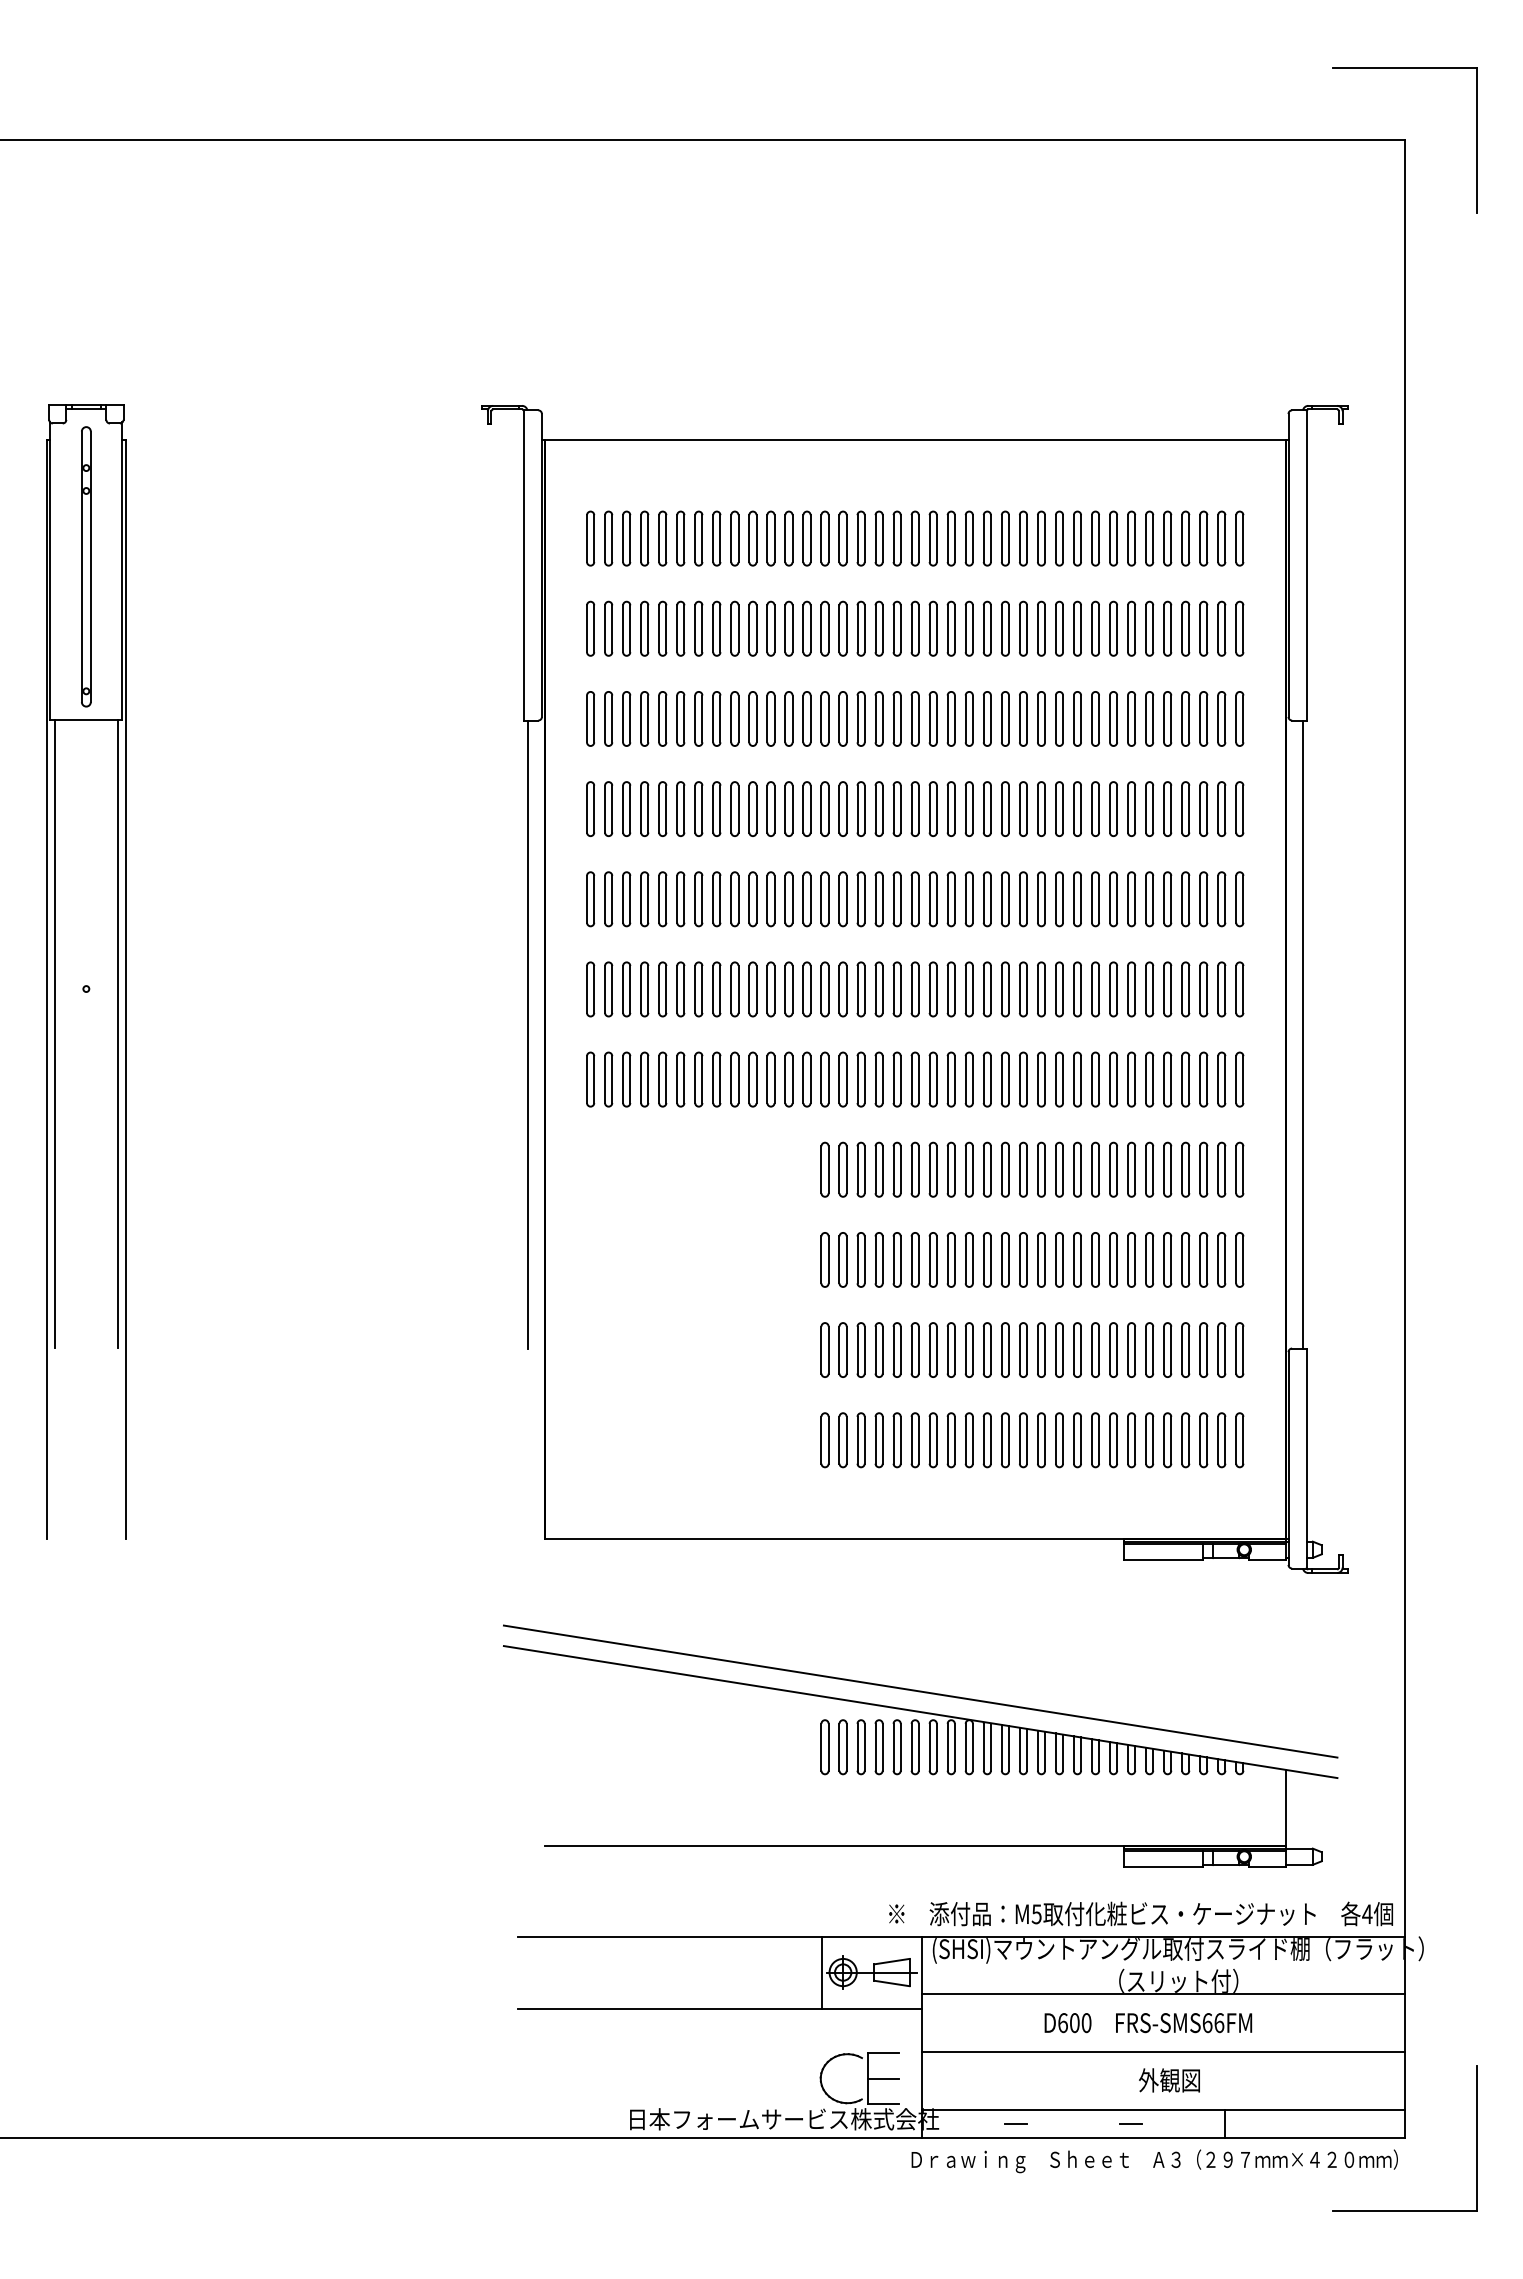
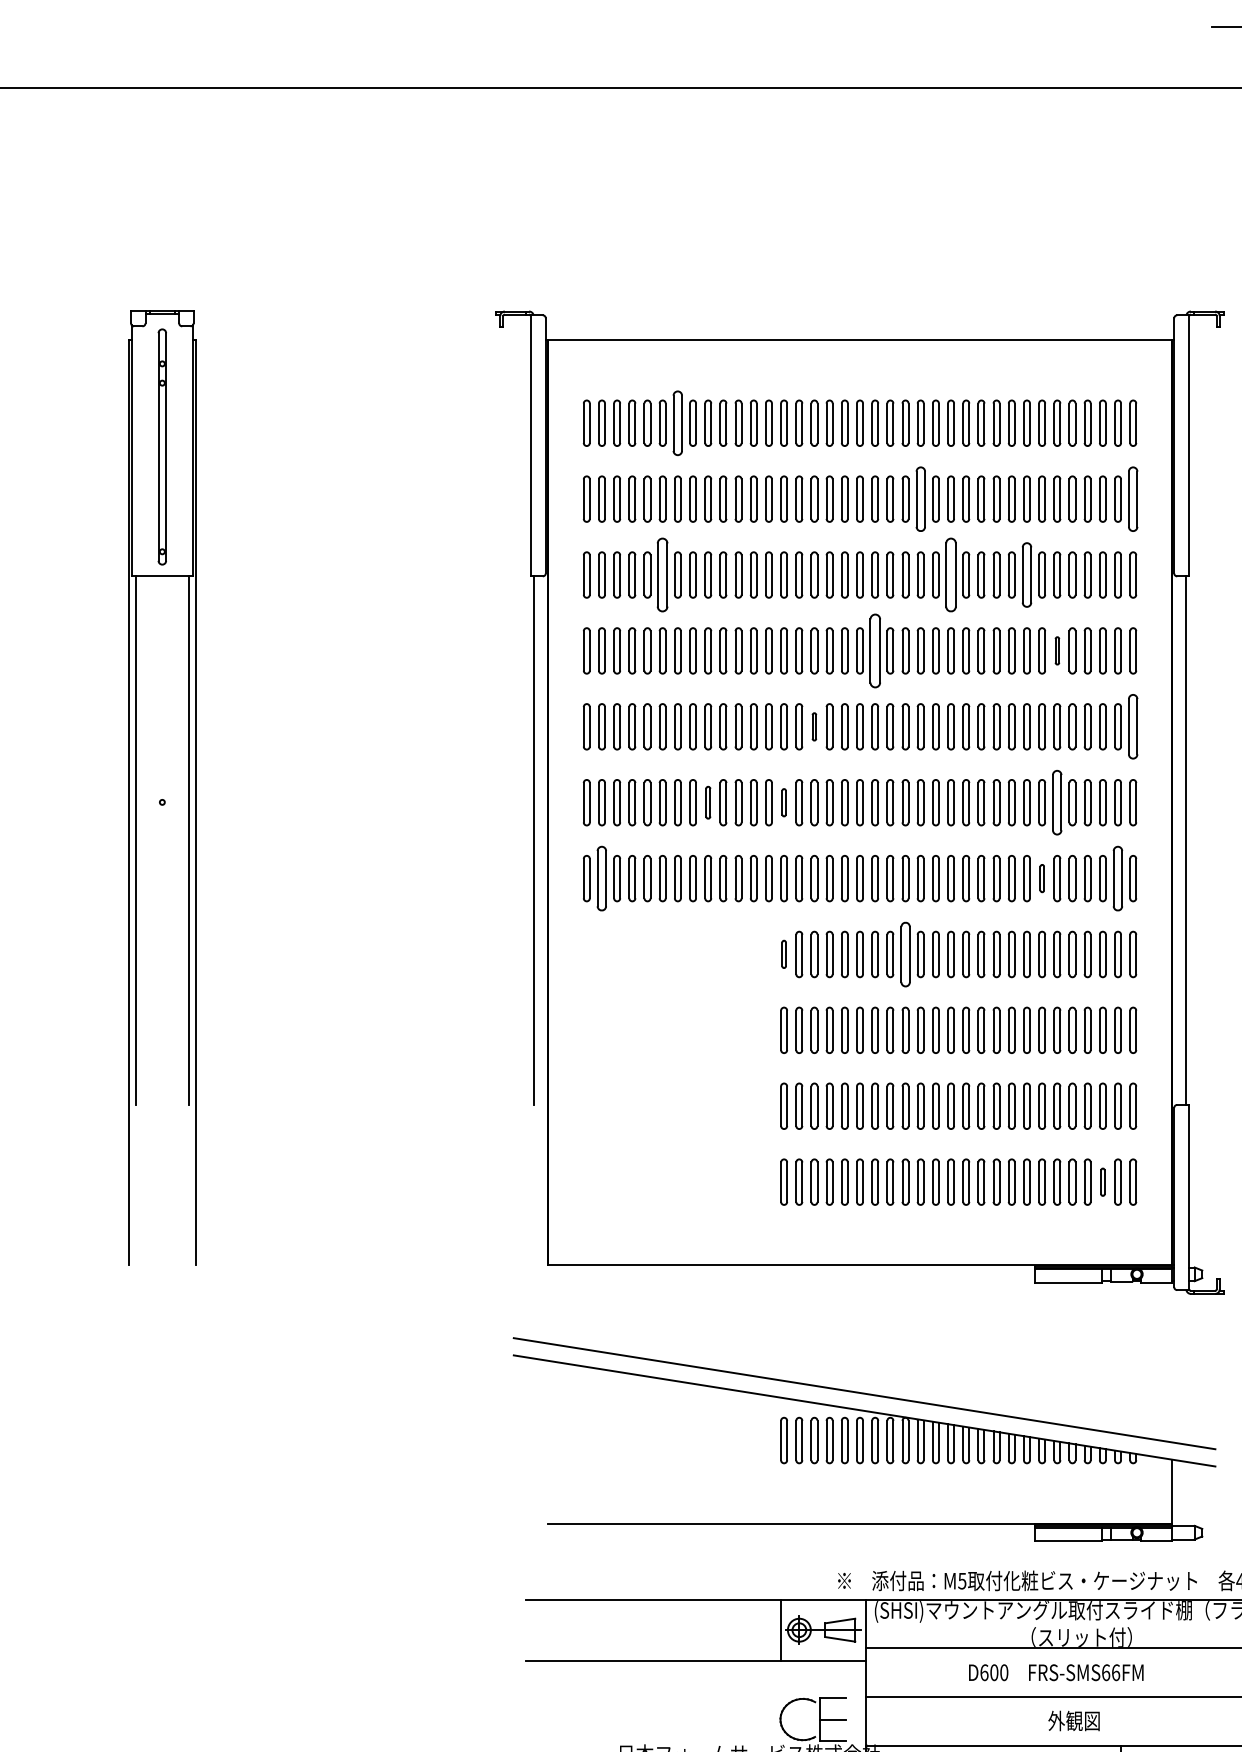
part: (698, 538) -> (677, 423), size x1.4
part: (986, 628) -> (920, 498), size x1.4
part: (1239, 628) -> (1132, 498), size x1.4
part: (680, 718) -> (662, 574), size x1.6
part: (1023, 718) -> (951, 574), size x1.6
part: (1113, 718) -> (1026, 574), size x1.4
part: (932, 808) -> (874, 650), size x1.6
part: (1149, 808) -> (1057, 650), size x0.6
part: (860, 899) -> (813, 727), size x0.6
part: (1239, 899) -> (1132, 727), size x1.4
part: (734, 989) -> (707, 802), size x0.7
part: (824, 989) -> (783, 802), size x0.6
part: (1149, 989) -> (1057, 802), size x1.4
part: (608, 1079) -> (601, 878), size x1.4
part: (1131, 1079) -> (1042, 878), size x0.6
part: (1221, 1079) -> (1117, 878), size x1.4
part: (824, 1169) -> (783, 954), size x0.6
part: (968, 1169) -> (904, 954), size x1.4
part: (1203, 1440) -> (1102, 1182), size x0.6

